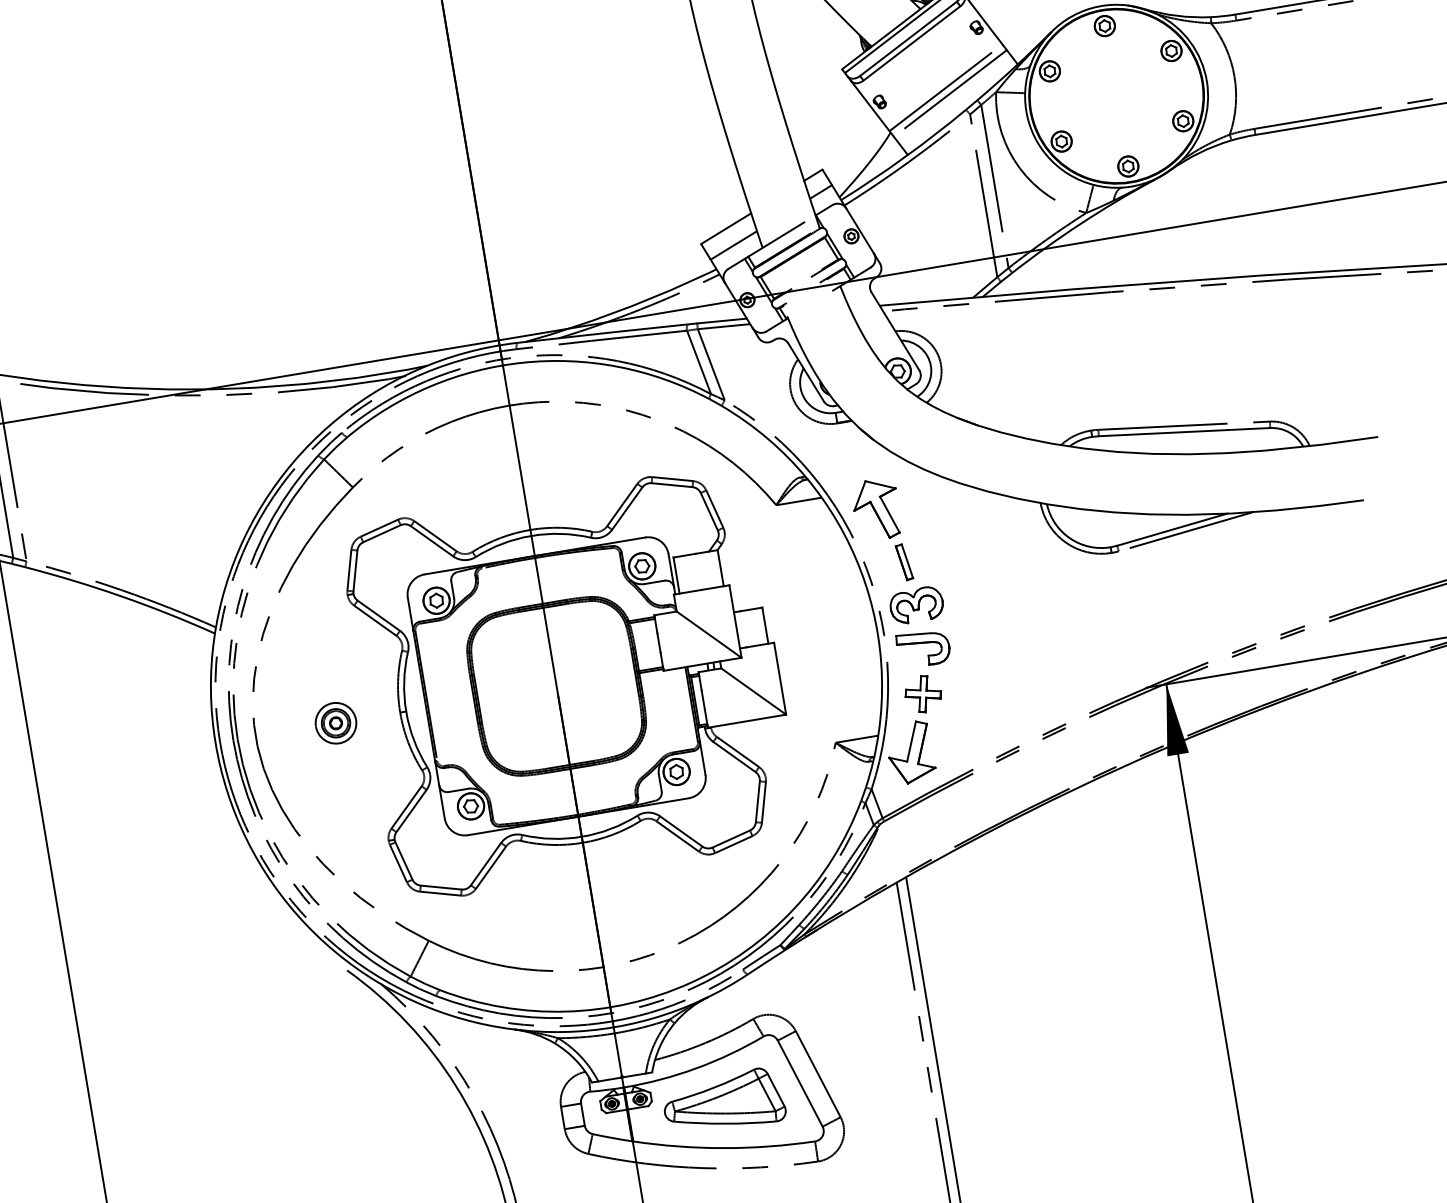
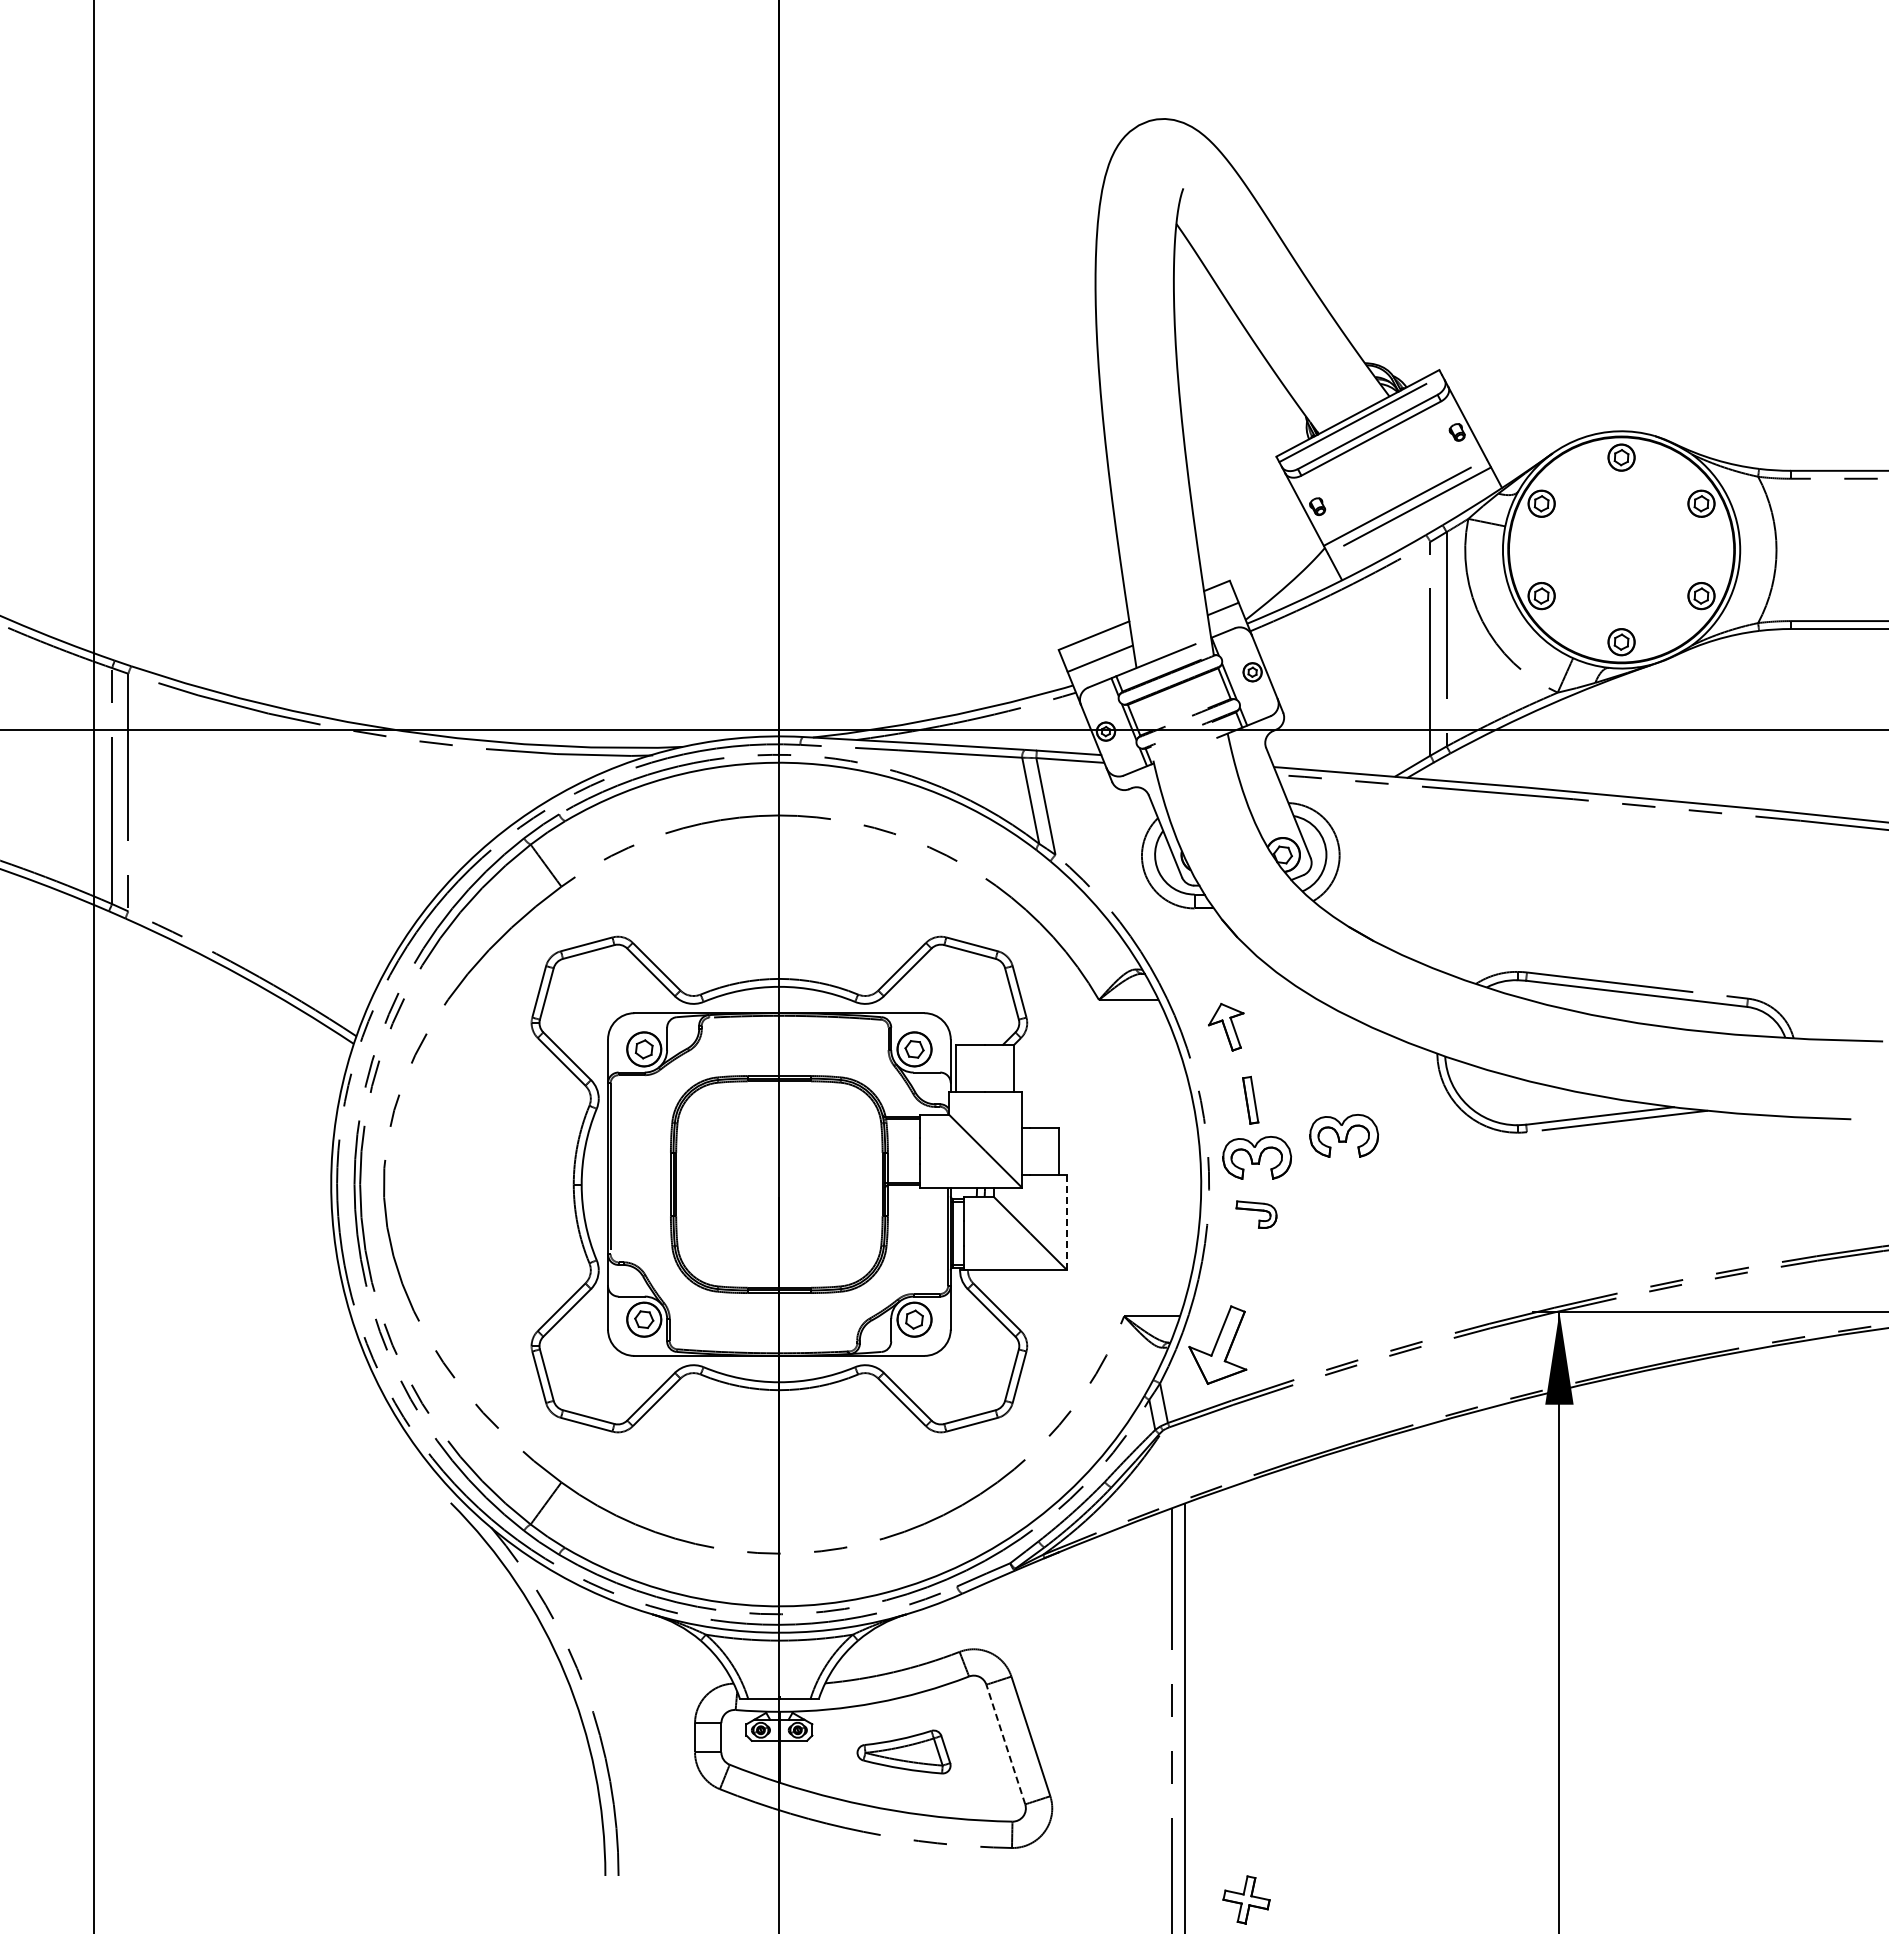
part: (876, 510) -> (1225, 1027), size x0.6
part: (980, 577) -> (1344, 1135), added
part: (923, 648) -> (1256, 1214), size x0.6
line: (779, 678) -> (1066, 1222), solid -> dashed
part: (923, 693) -> (1246, 1899), moved
part: (336, 723) -> (489, 1184), removed
line: (799, 1083) -> (1005, 1744), solid -> dashed
part: (723, 1101) -> (903, 1751), size x0.6

